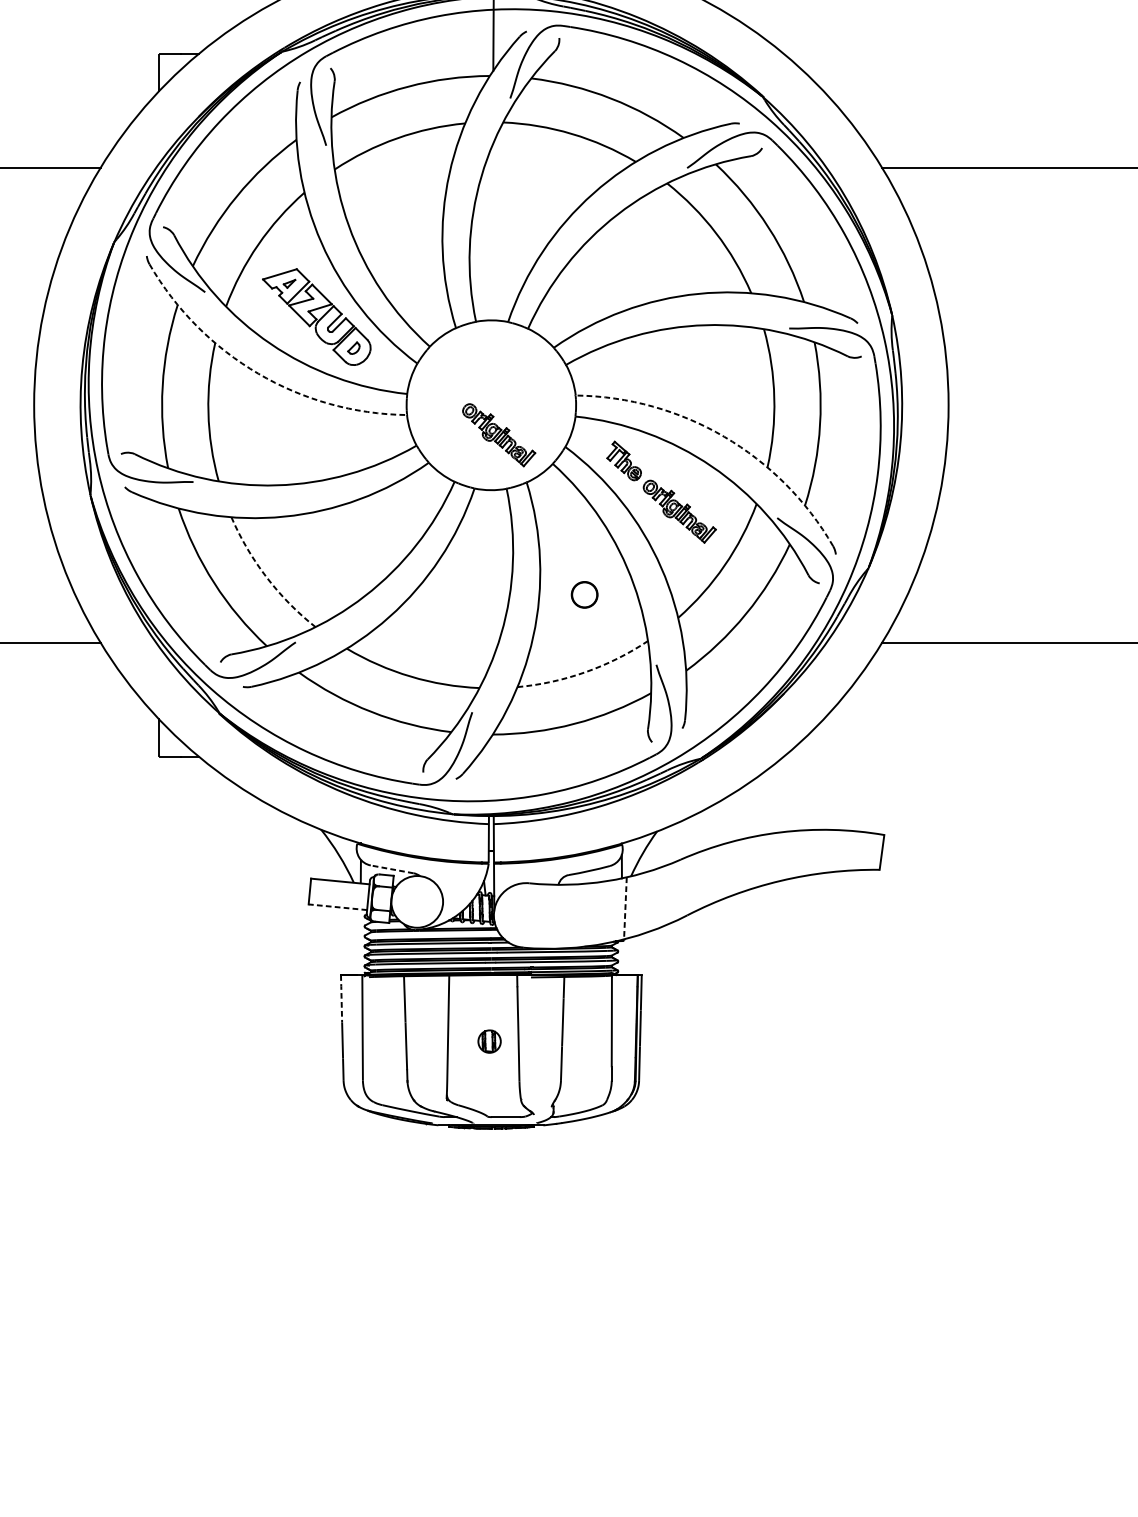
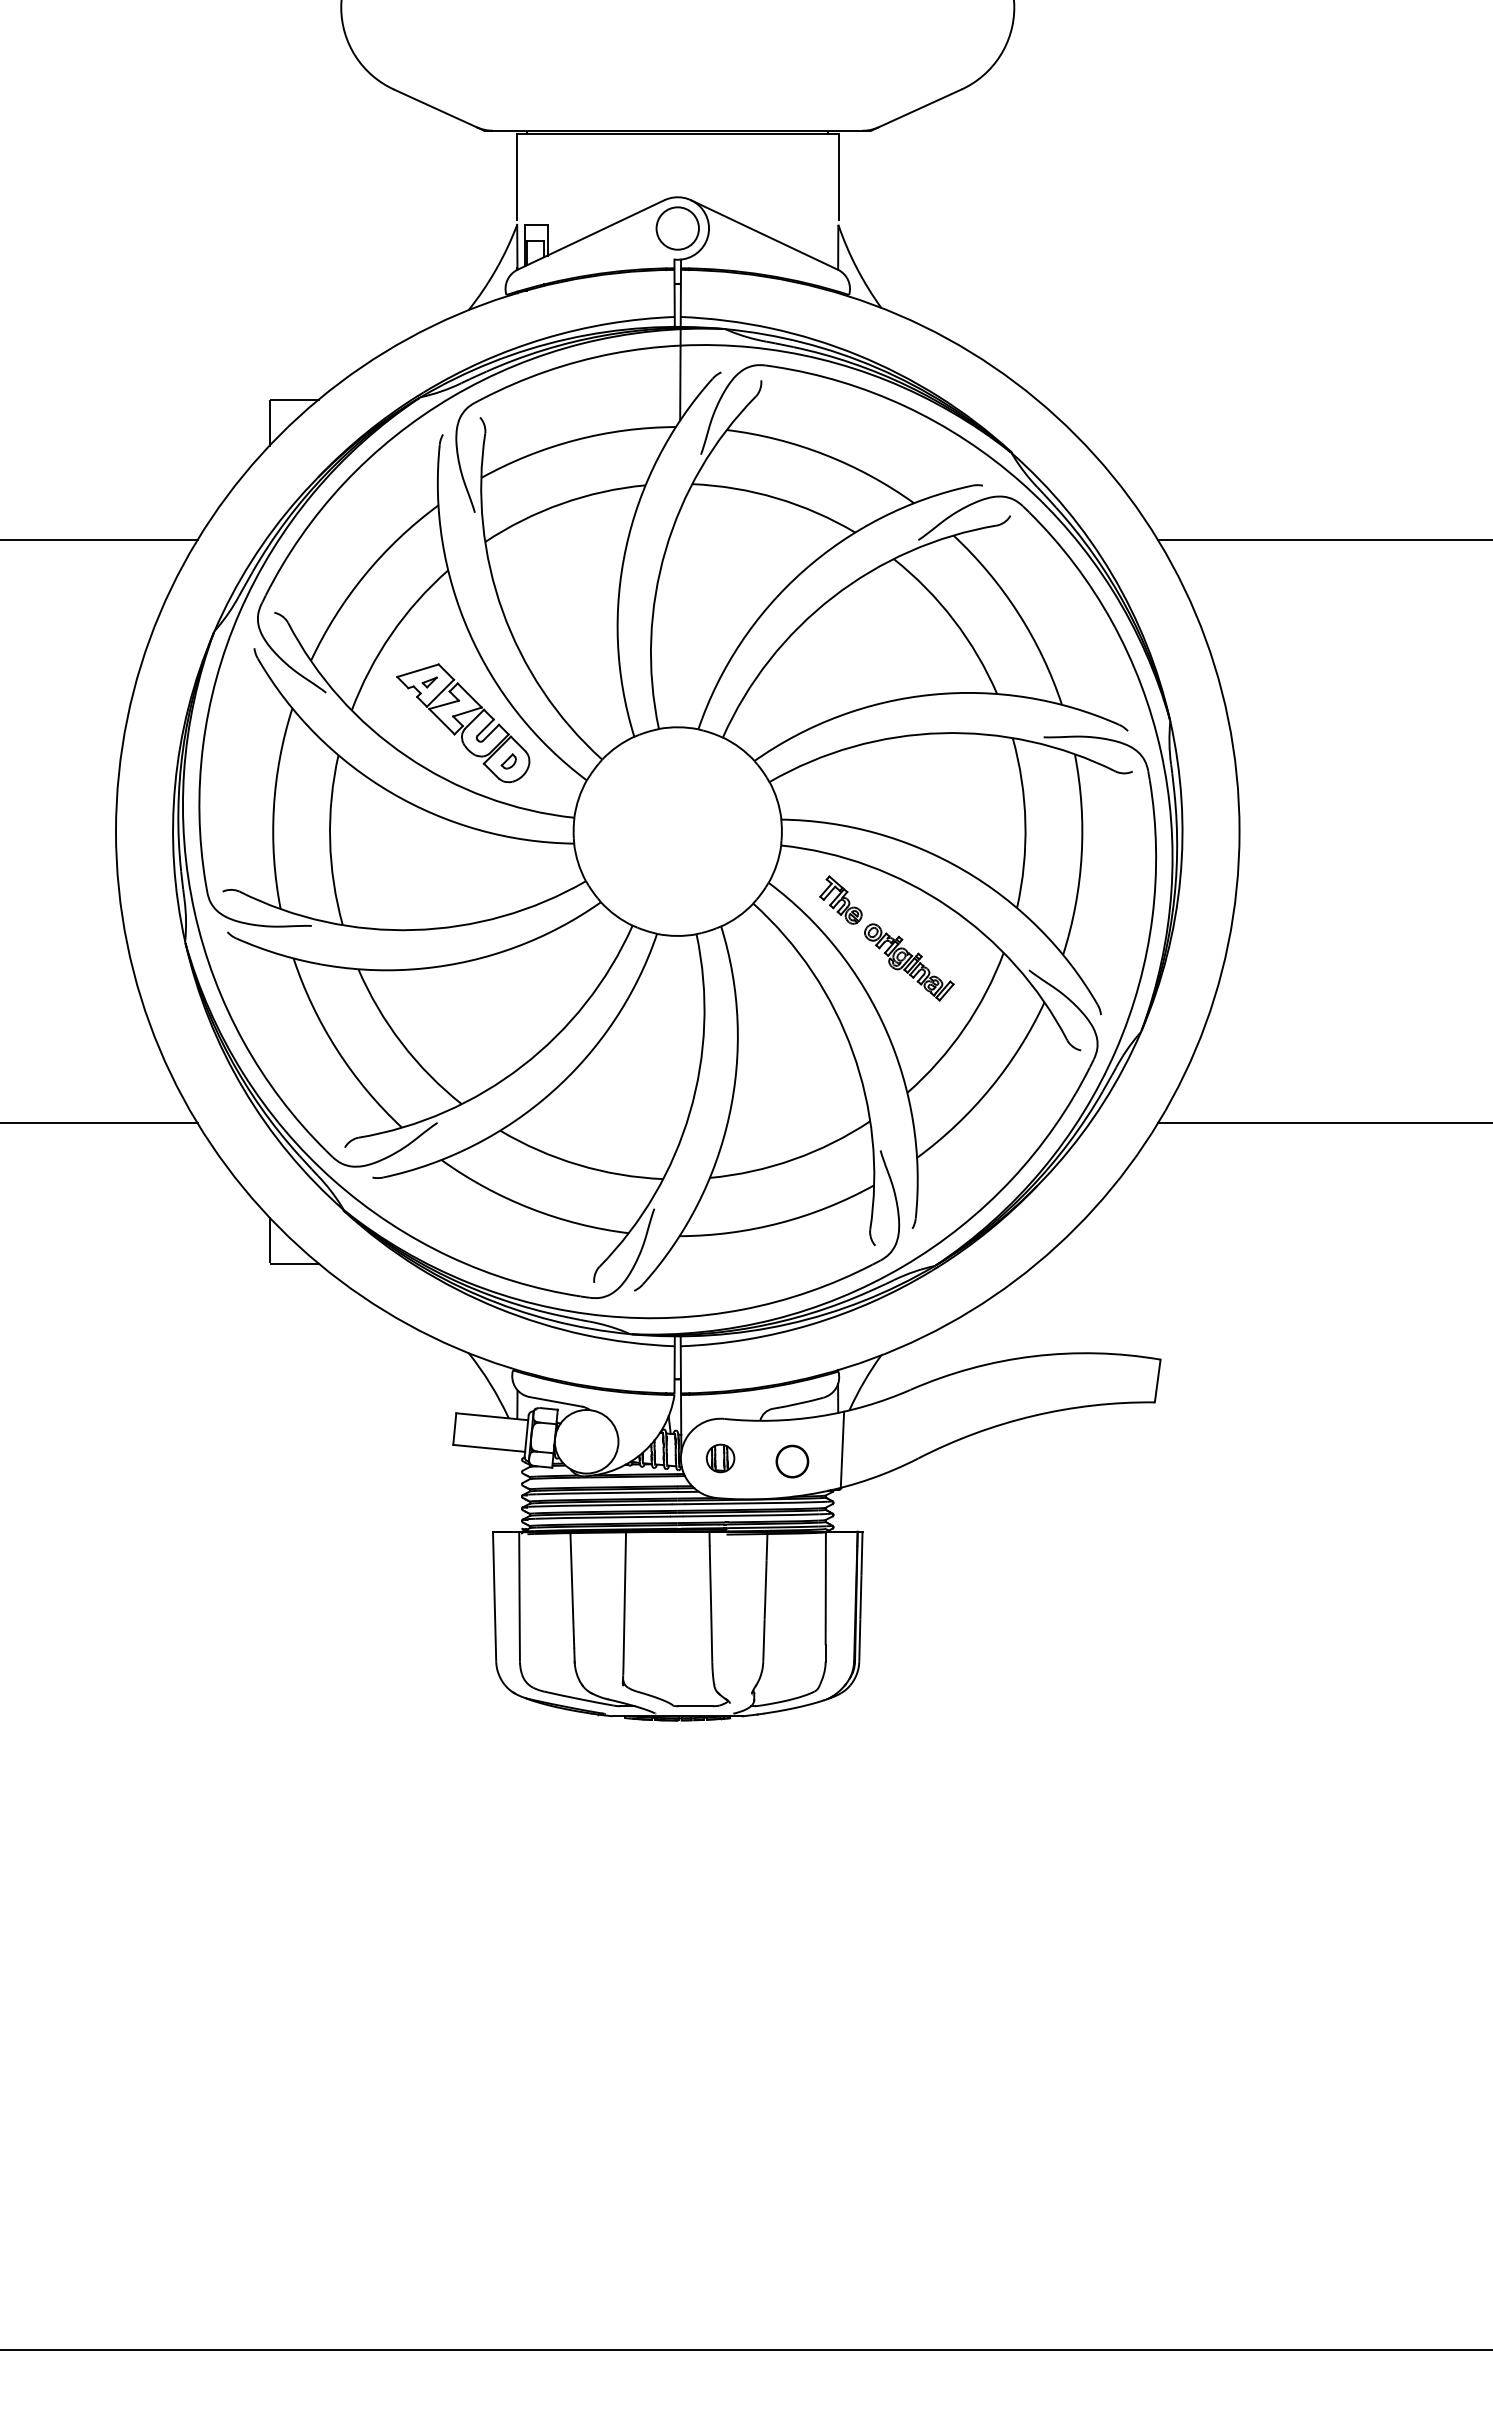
arc: (258, 373) -> (391, 792), dashed -> solid
part: (499, 435) -> (687, 868), removed
arc: (723, 436) -> (963, 870), dashed -> solid
arc: (266, 577) -> (401, 1043), dashed -> solid
part: (584, 594) -> (792, 1461), moved
arc: (585, 672) -> (793, 1159), dashed -> solid
line: (391, 869) -> (555, 1401), dashed -> solid
line: (337, 907) -> (488, 1448), dashed -> solid
line: (625, 908) -> (842, 1450), dashed -> solid
line: (341, 998) -> (493, 1560), dashed -> solid
part: (489, 1041) -> (720, 1458), moved

